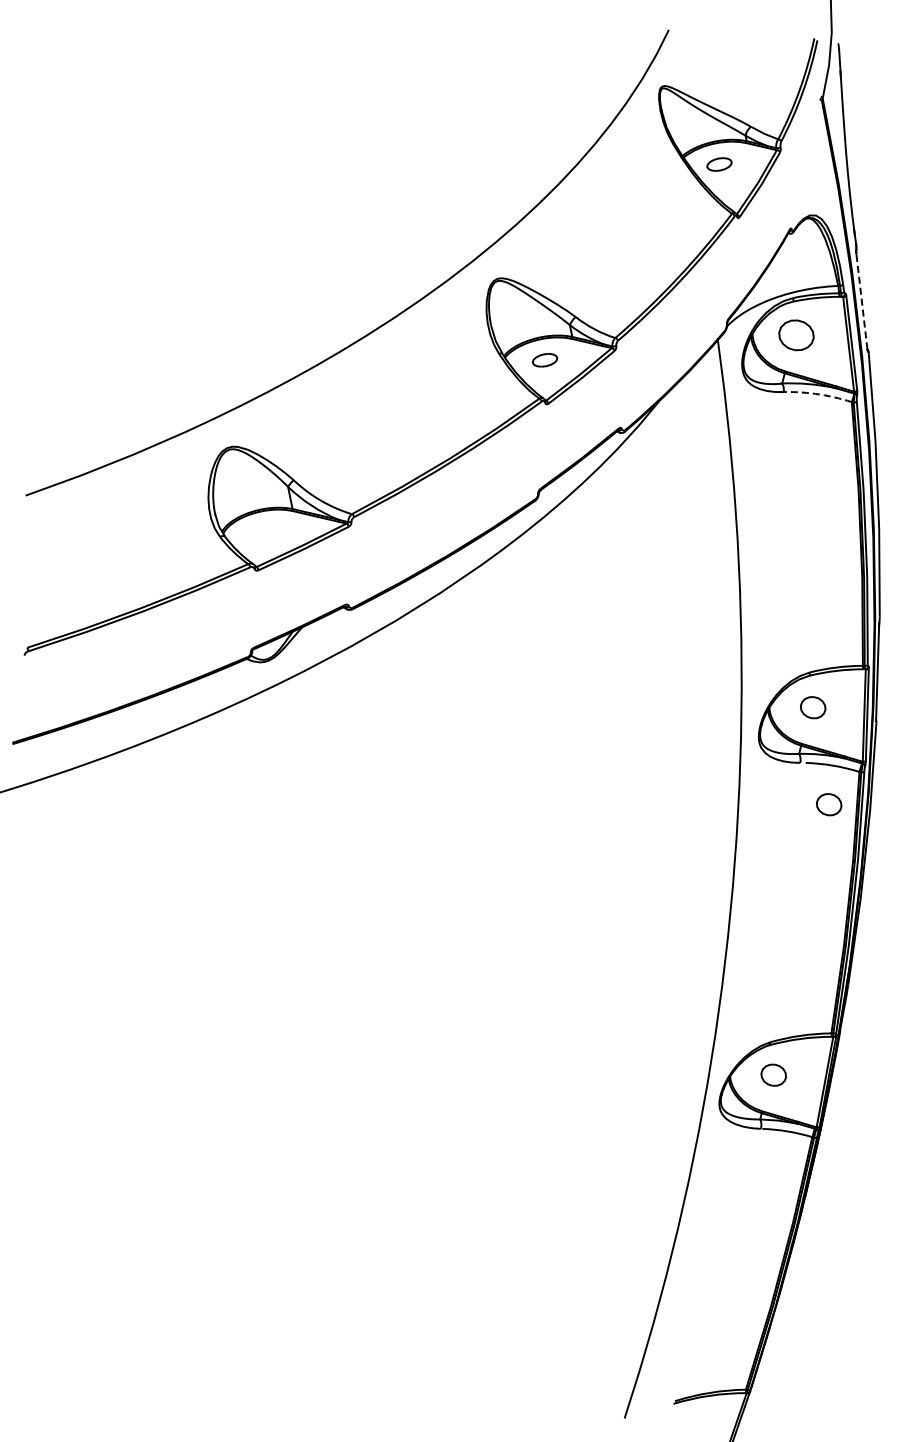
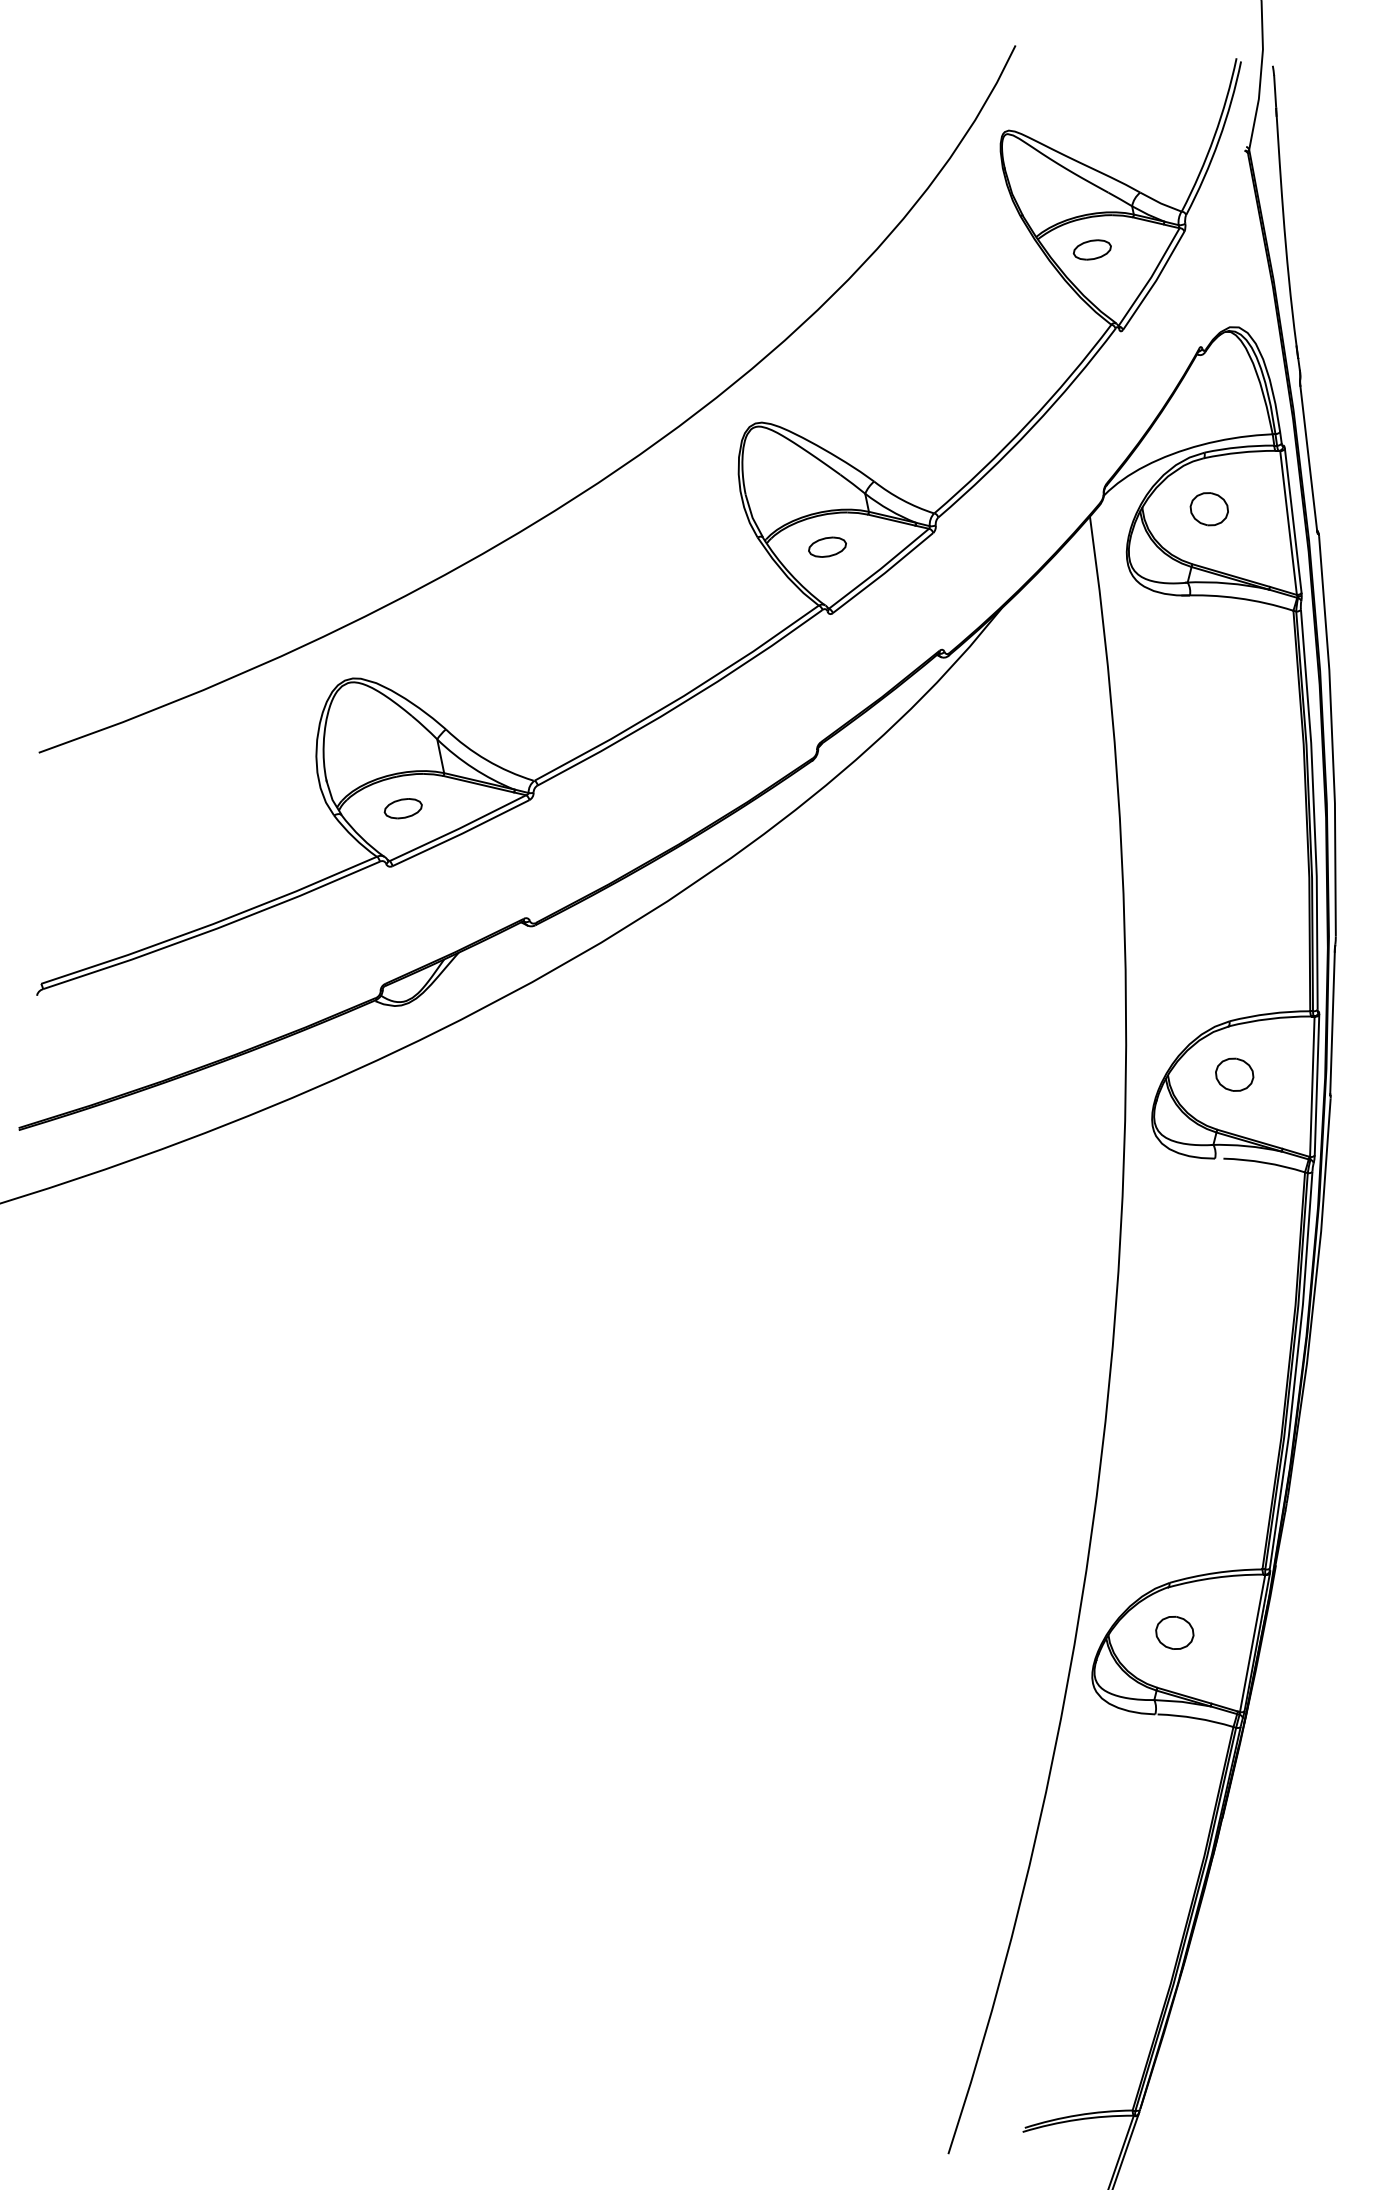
line: (861, 301) -> (1308, 457), dashed -> solid
part: (796, 334) -> (1209, 508), size x0.71
arc: (815, 393) -> (1238, 597), dashed -> solid
part: (265, 532) -> (403, 808), added
part: (829, 804) -> (1259, 1221), removed

